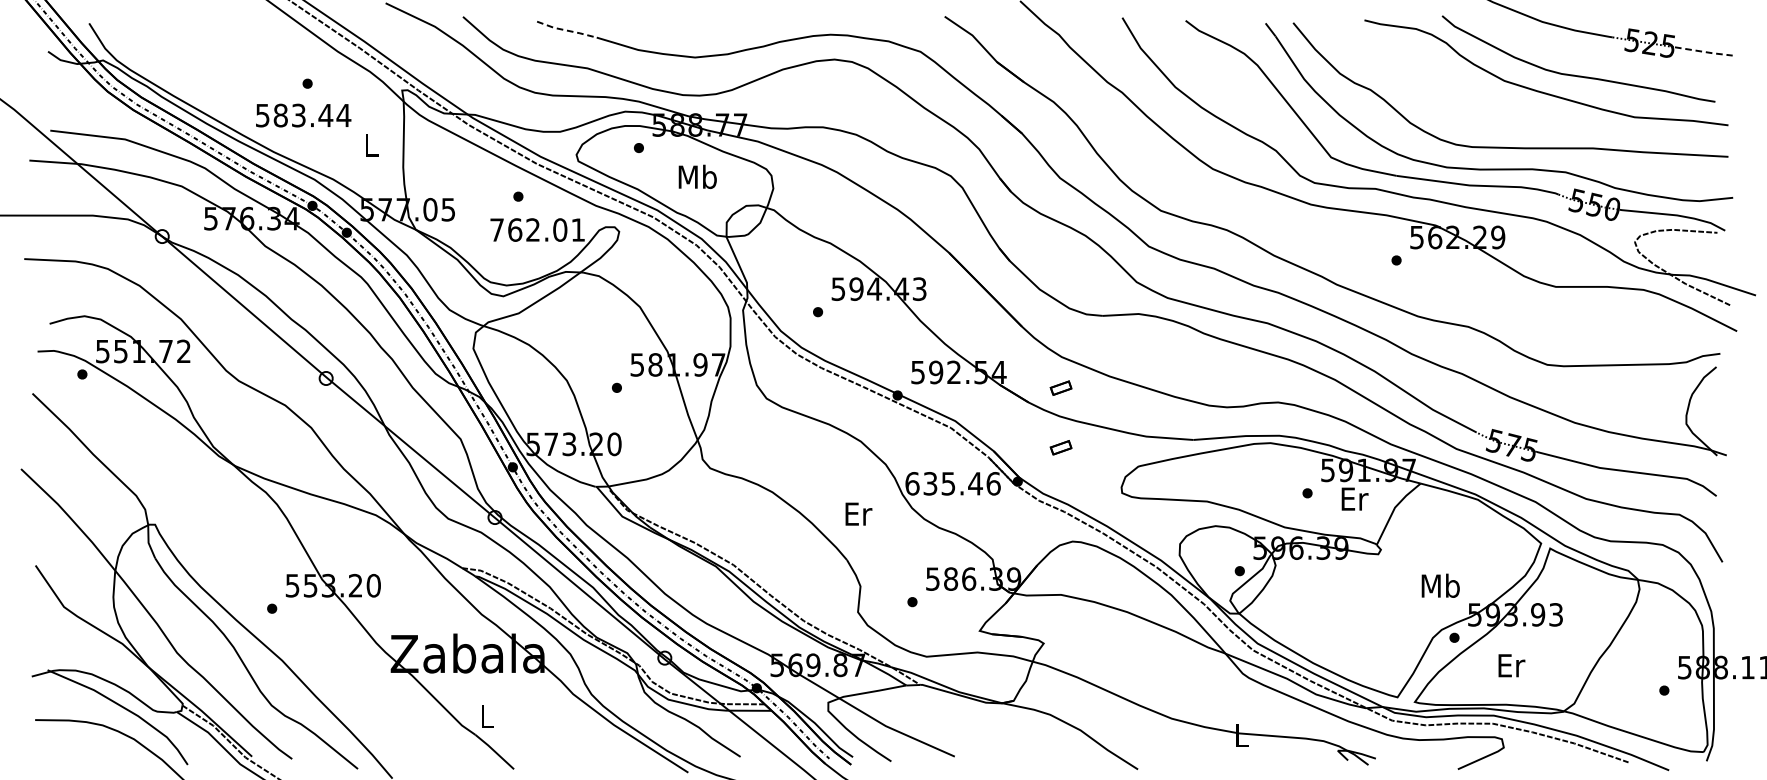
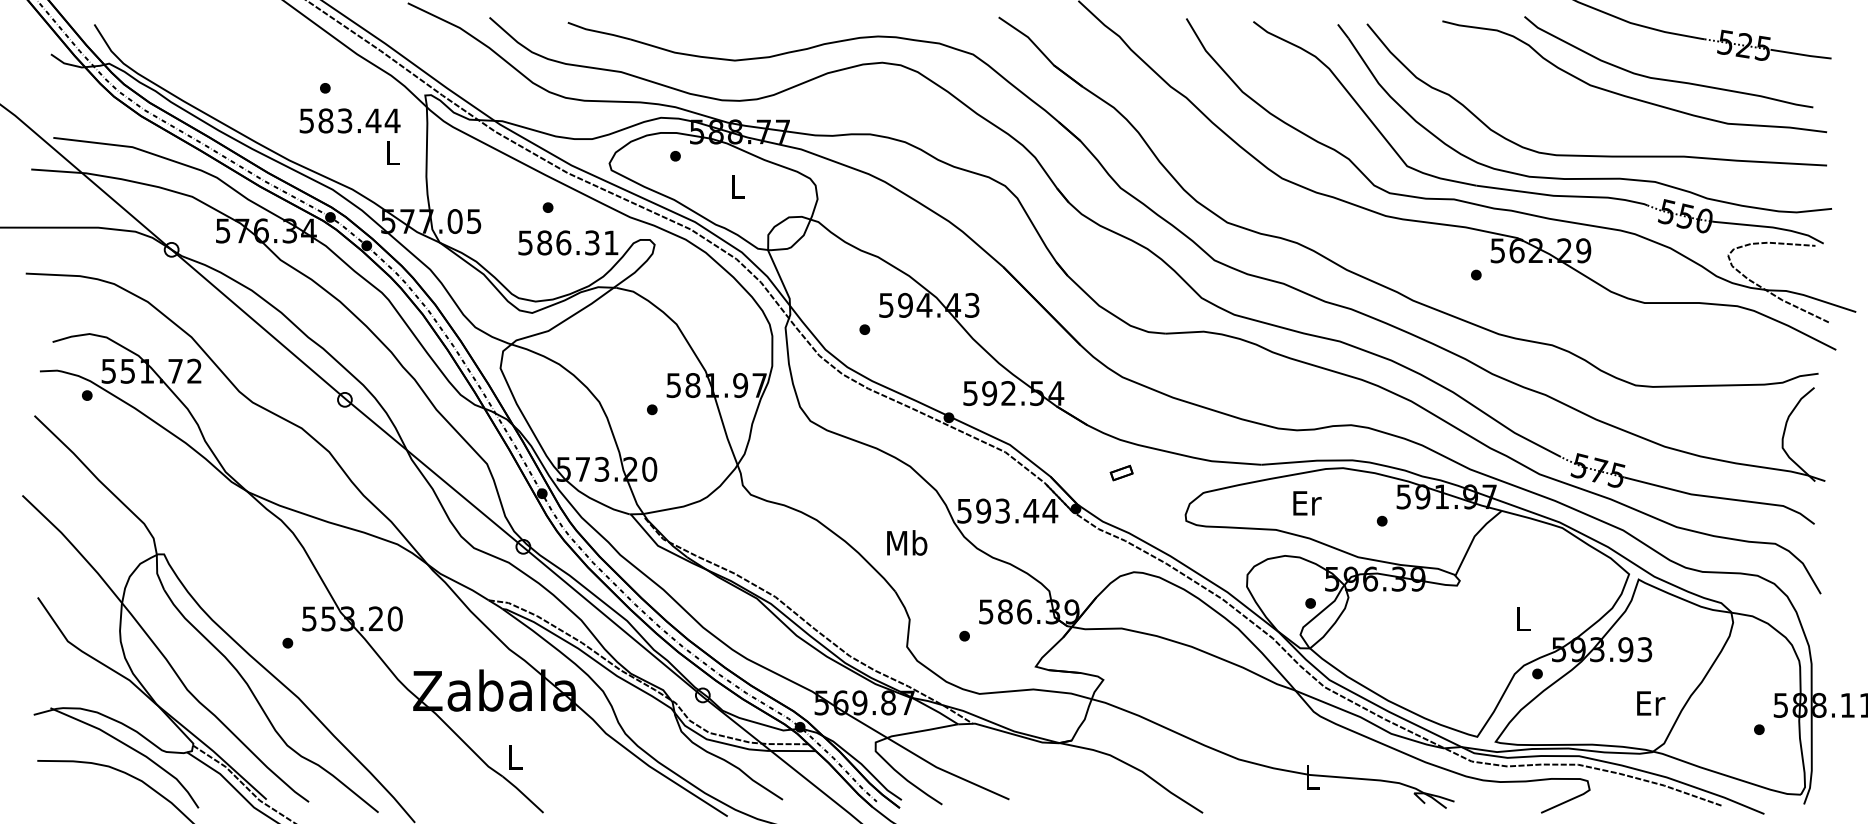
line: (567, 30) -> (599, 32), dashed -> solid
line: (1704, 51) -> (1801, 54), dashed -> solid
text: (303, 115) -> (349, 120), moved
text: (697, 176) -> (737, 186), Mb -> L
text: (528, 229) -> (558, 242), 762.01 -> 586.31
part: (1060, 387) -> (1121, 409), removed
text: (953, 483) -> (1007, 510), 635.46 -> 593.44
text: (1355, 499) -> (1307, 503), moved
text: (858, 513) -> (907, 542), Er -> Mb
text: (1441, 585) -> (1523, 618), Mb -> L
text: (1512, 665) -> (1651, 703), moved

